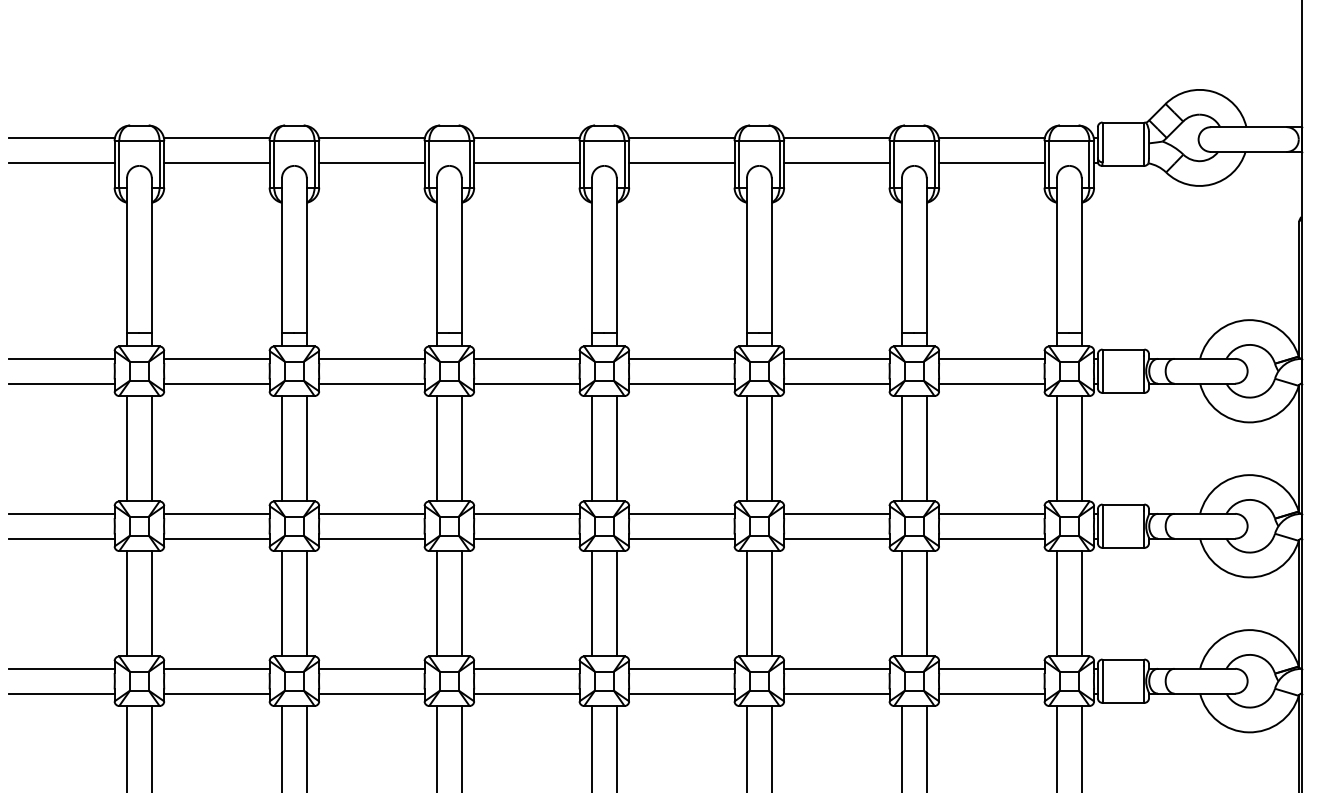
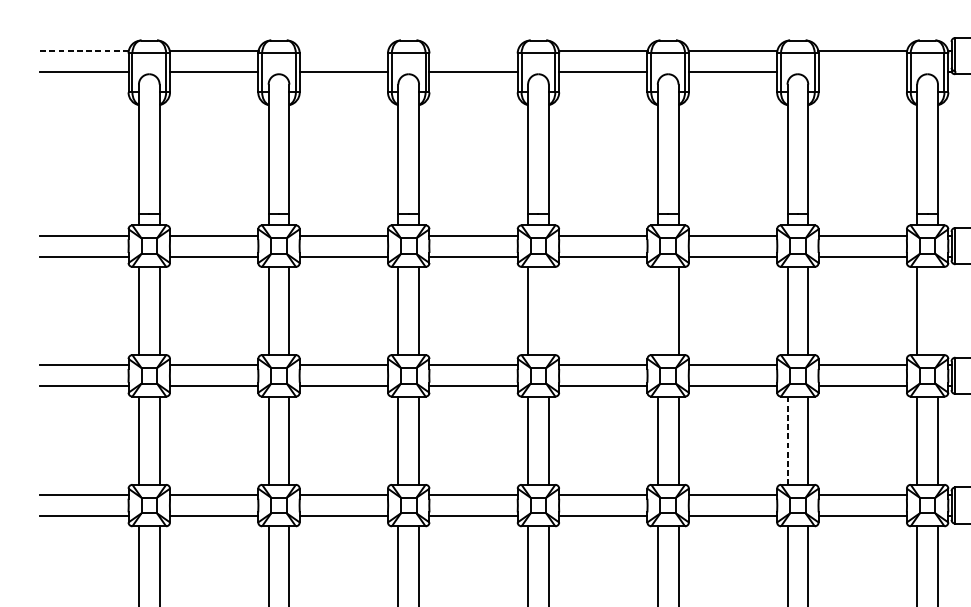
line: (61, 138) -> (84, 51), solid -> dashed
line: (371, 138) -> (343, 51), removed
line: (526, 138) -> (473, 51), removed
line: (991, 162) -> (862, 71), removed
line: (616, 448) -> (548, 310), removed
line: (746, 448) -> (657, 310), removed
line: (1081, 448) -> (937, 310), removed
line: (901, 603) -> (787, 440), solid -> dashed

